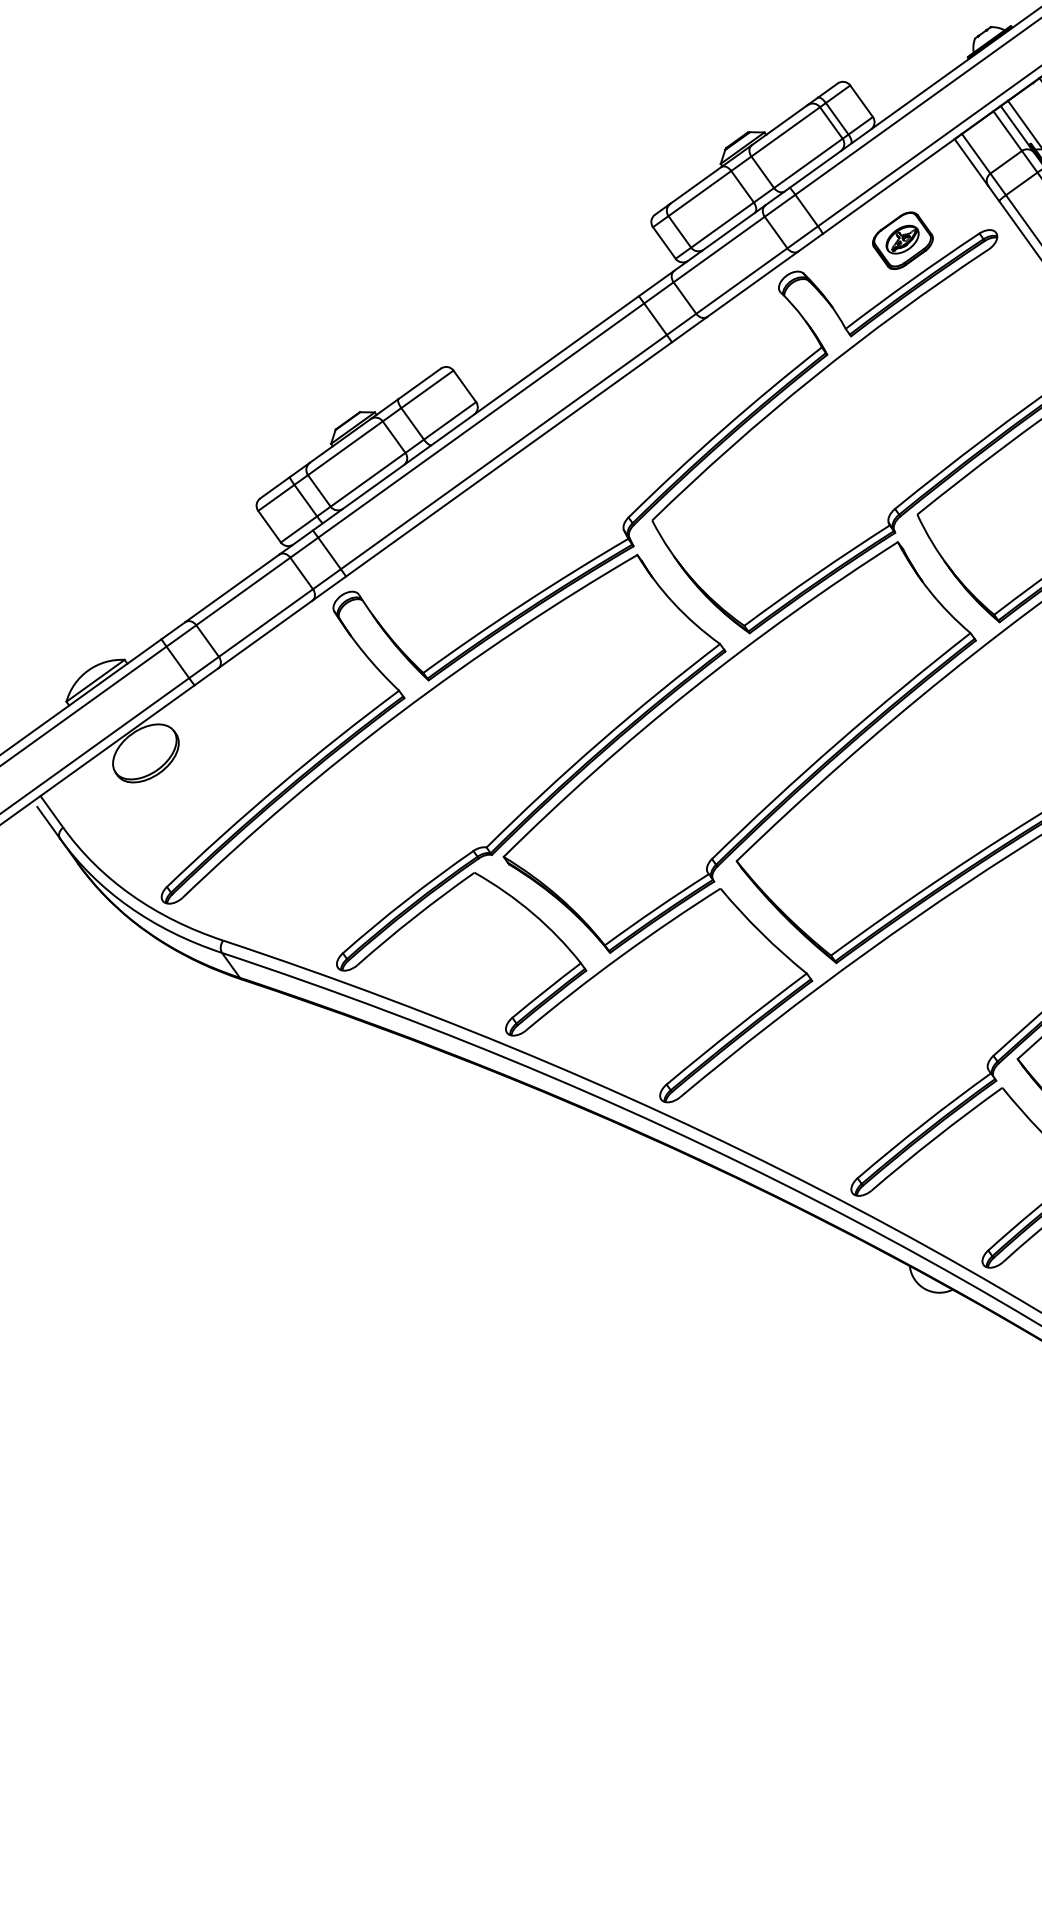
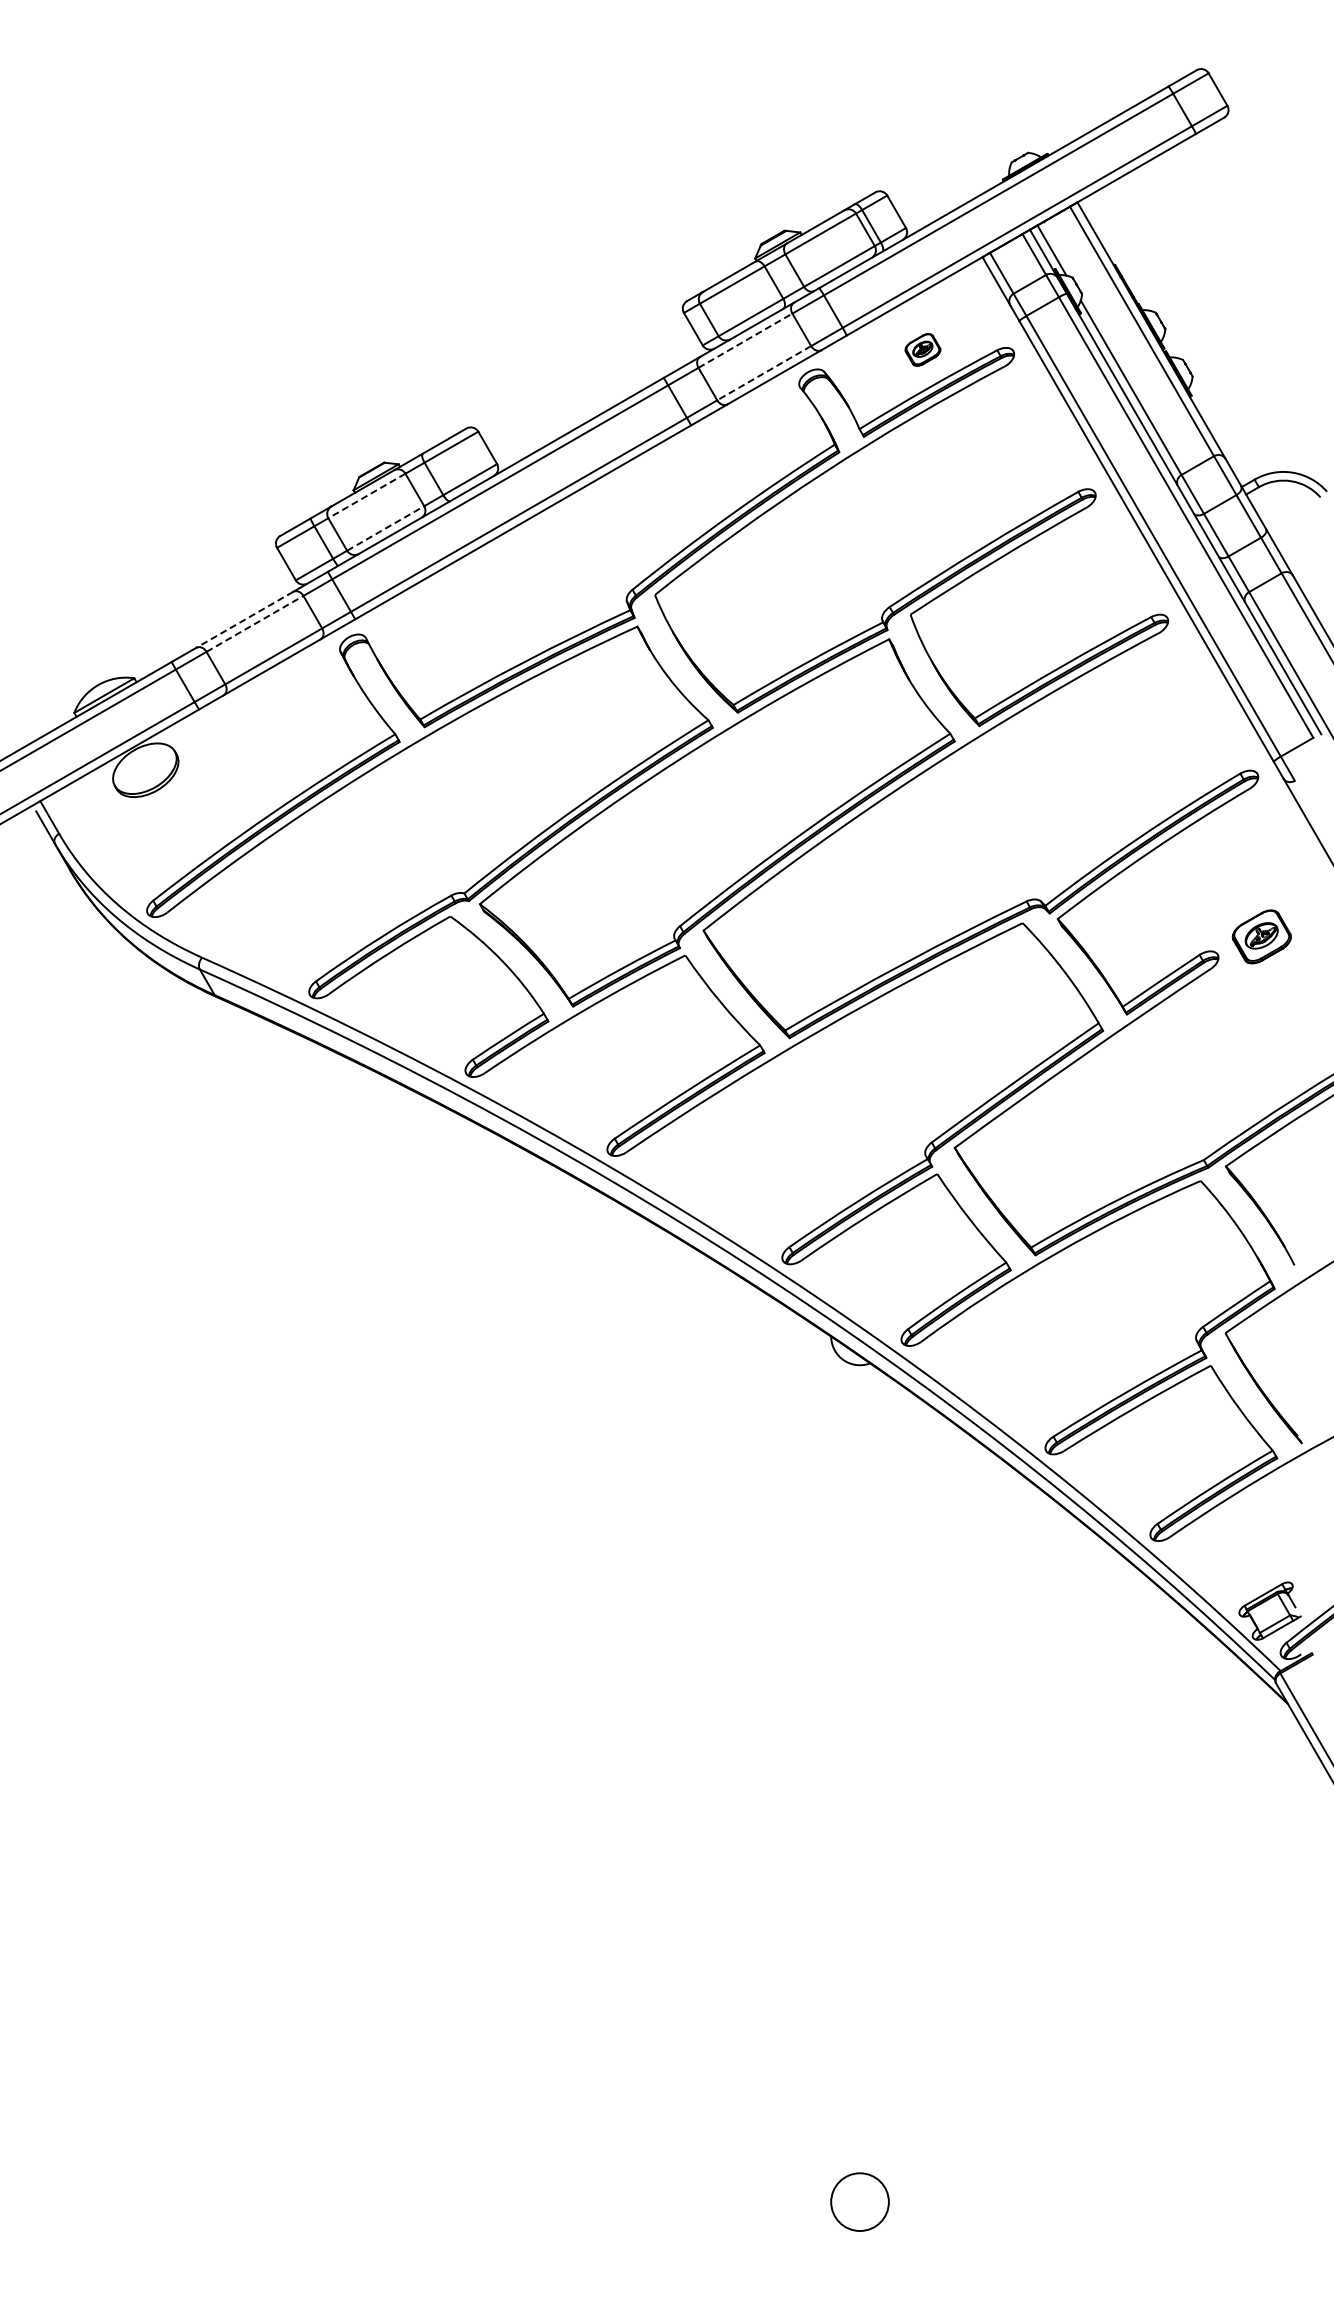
part: (902, 240) -> (922, 349), size x0.6
line: (719, 249) -> (745, 340), solid -> dashed
line: (741, 281) -> (763, 373), solid -> dashed
line: (344, 447) -> (366, 495), solid -> dashed
line: (367, 479) -> (385, 528), solid -> dashed
line: (232, 588) -> (244, 619), solid -> dashed
line: (243, 591) -> (255, 623), solid -> dashed

